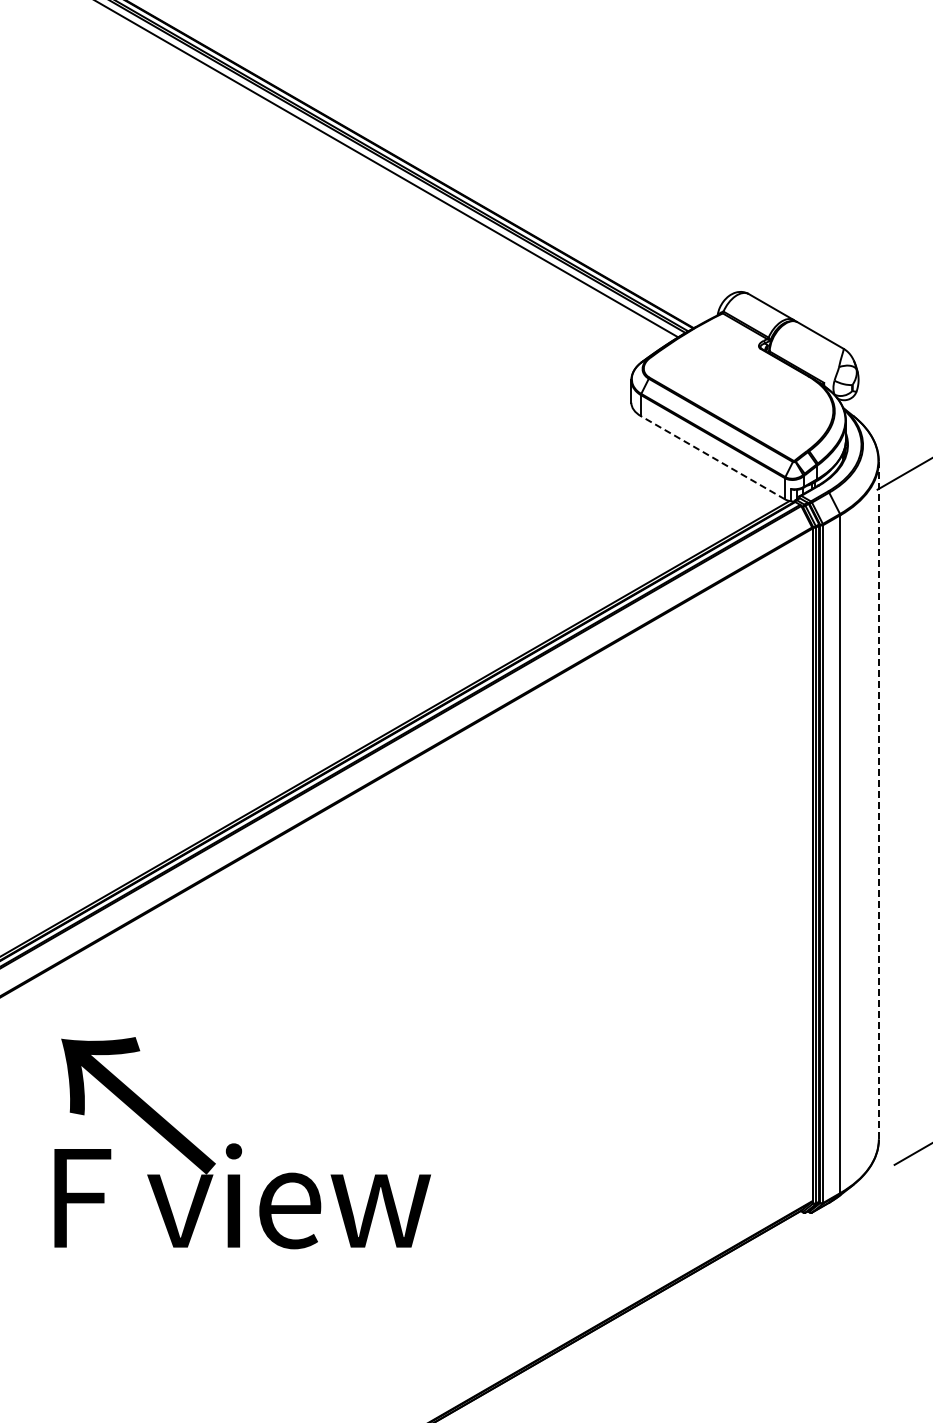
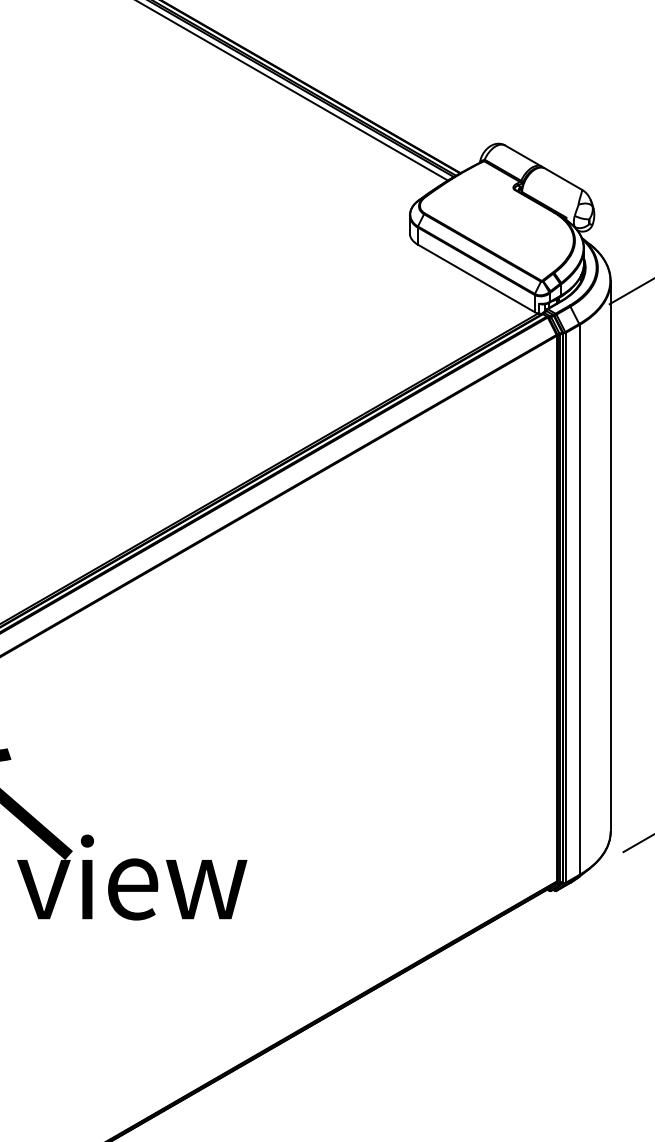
line: (712, 457) -> (475, 278), dashed -> solid
line: (878, 800) -> (610, 556), dashed -> solid

